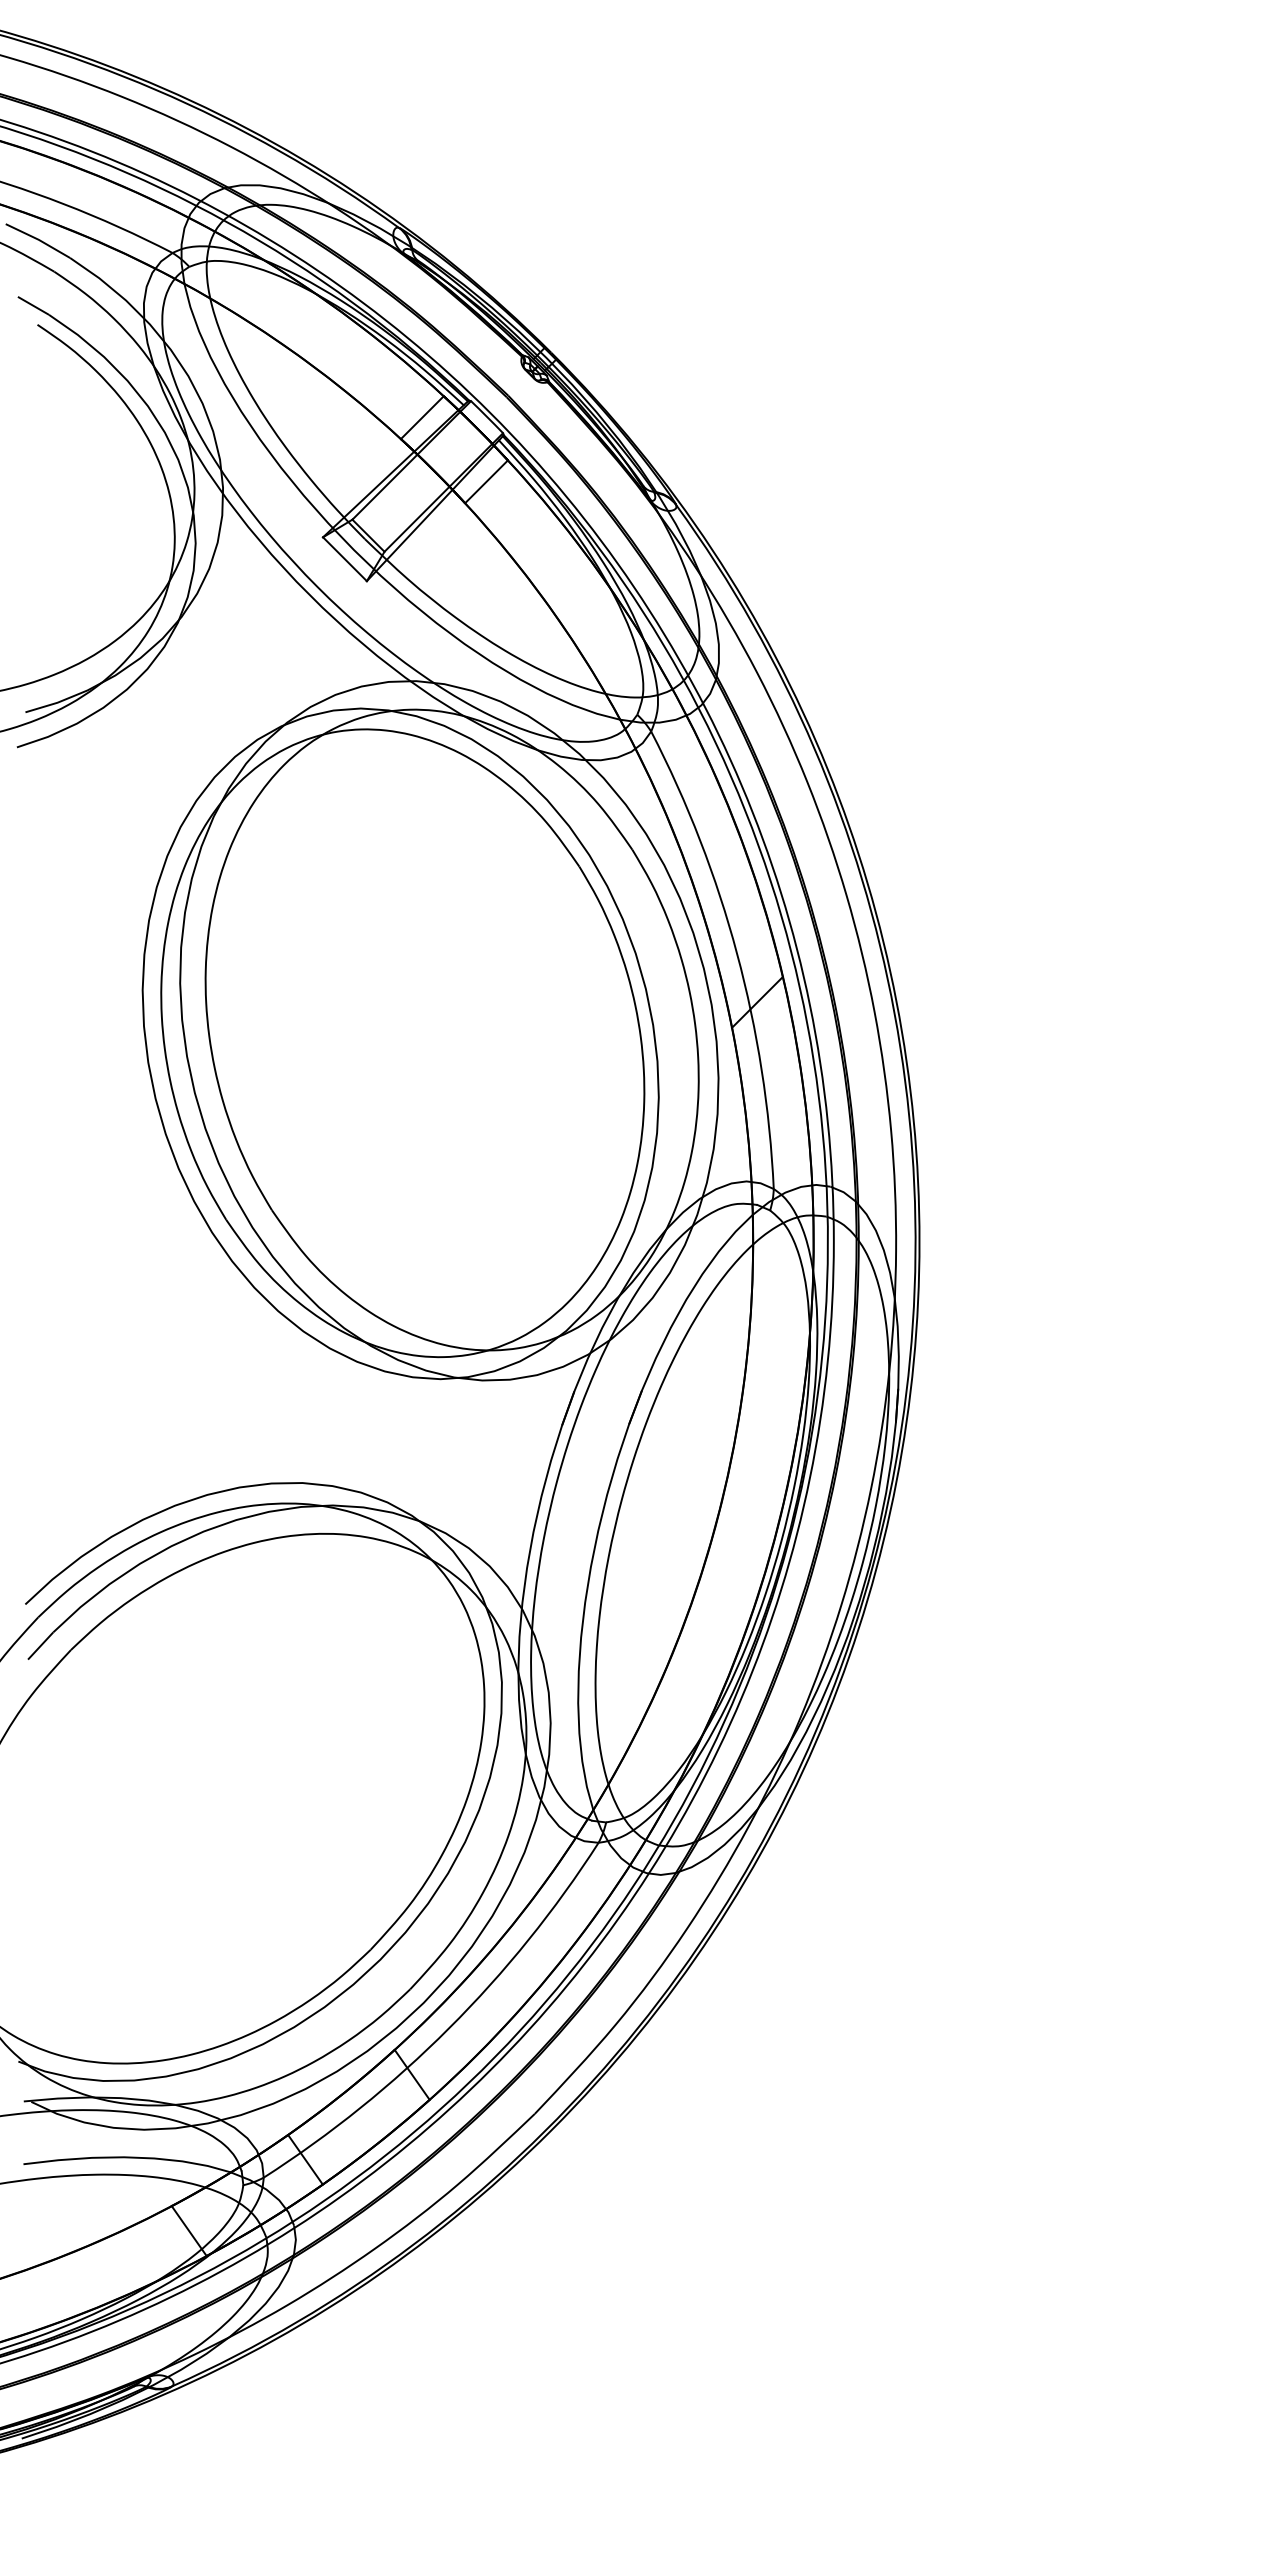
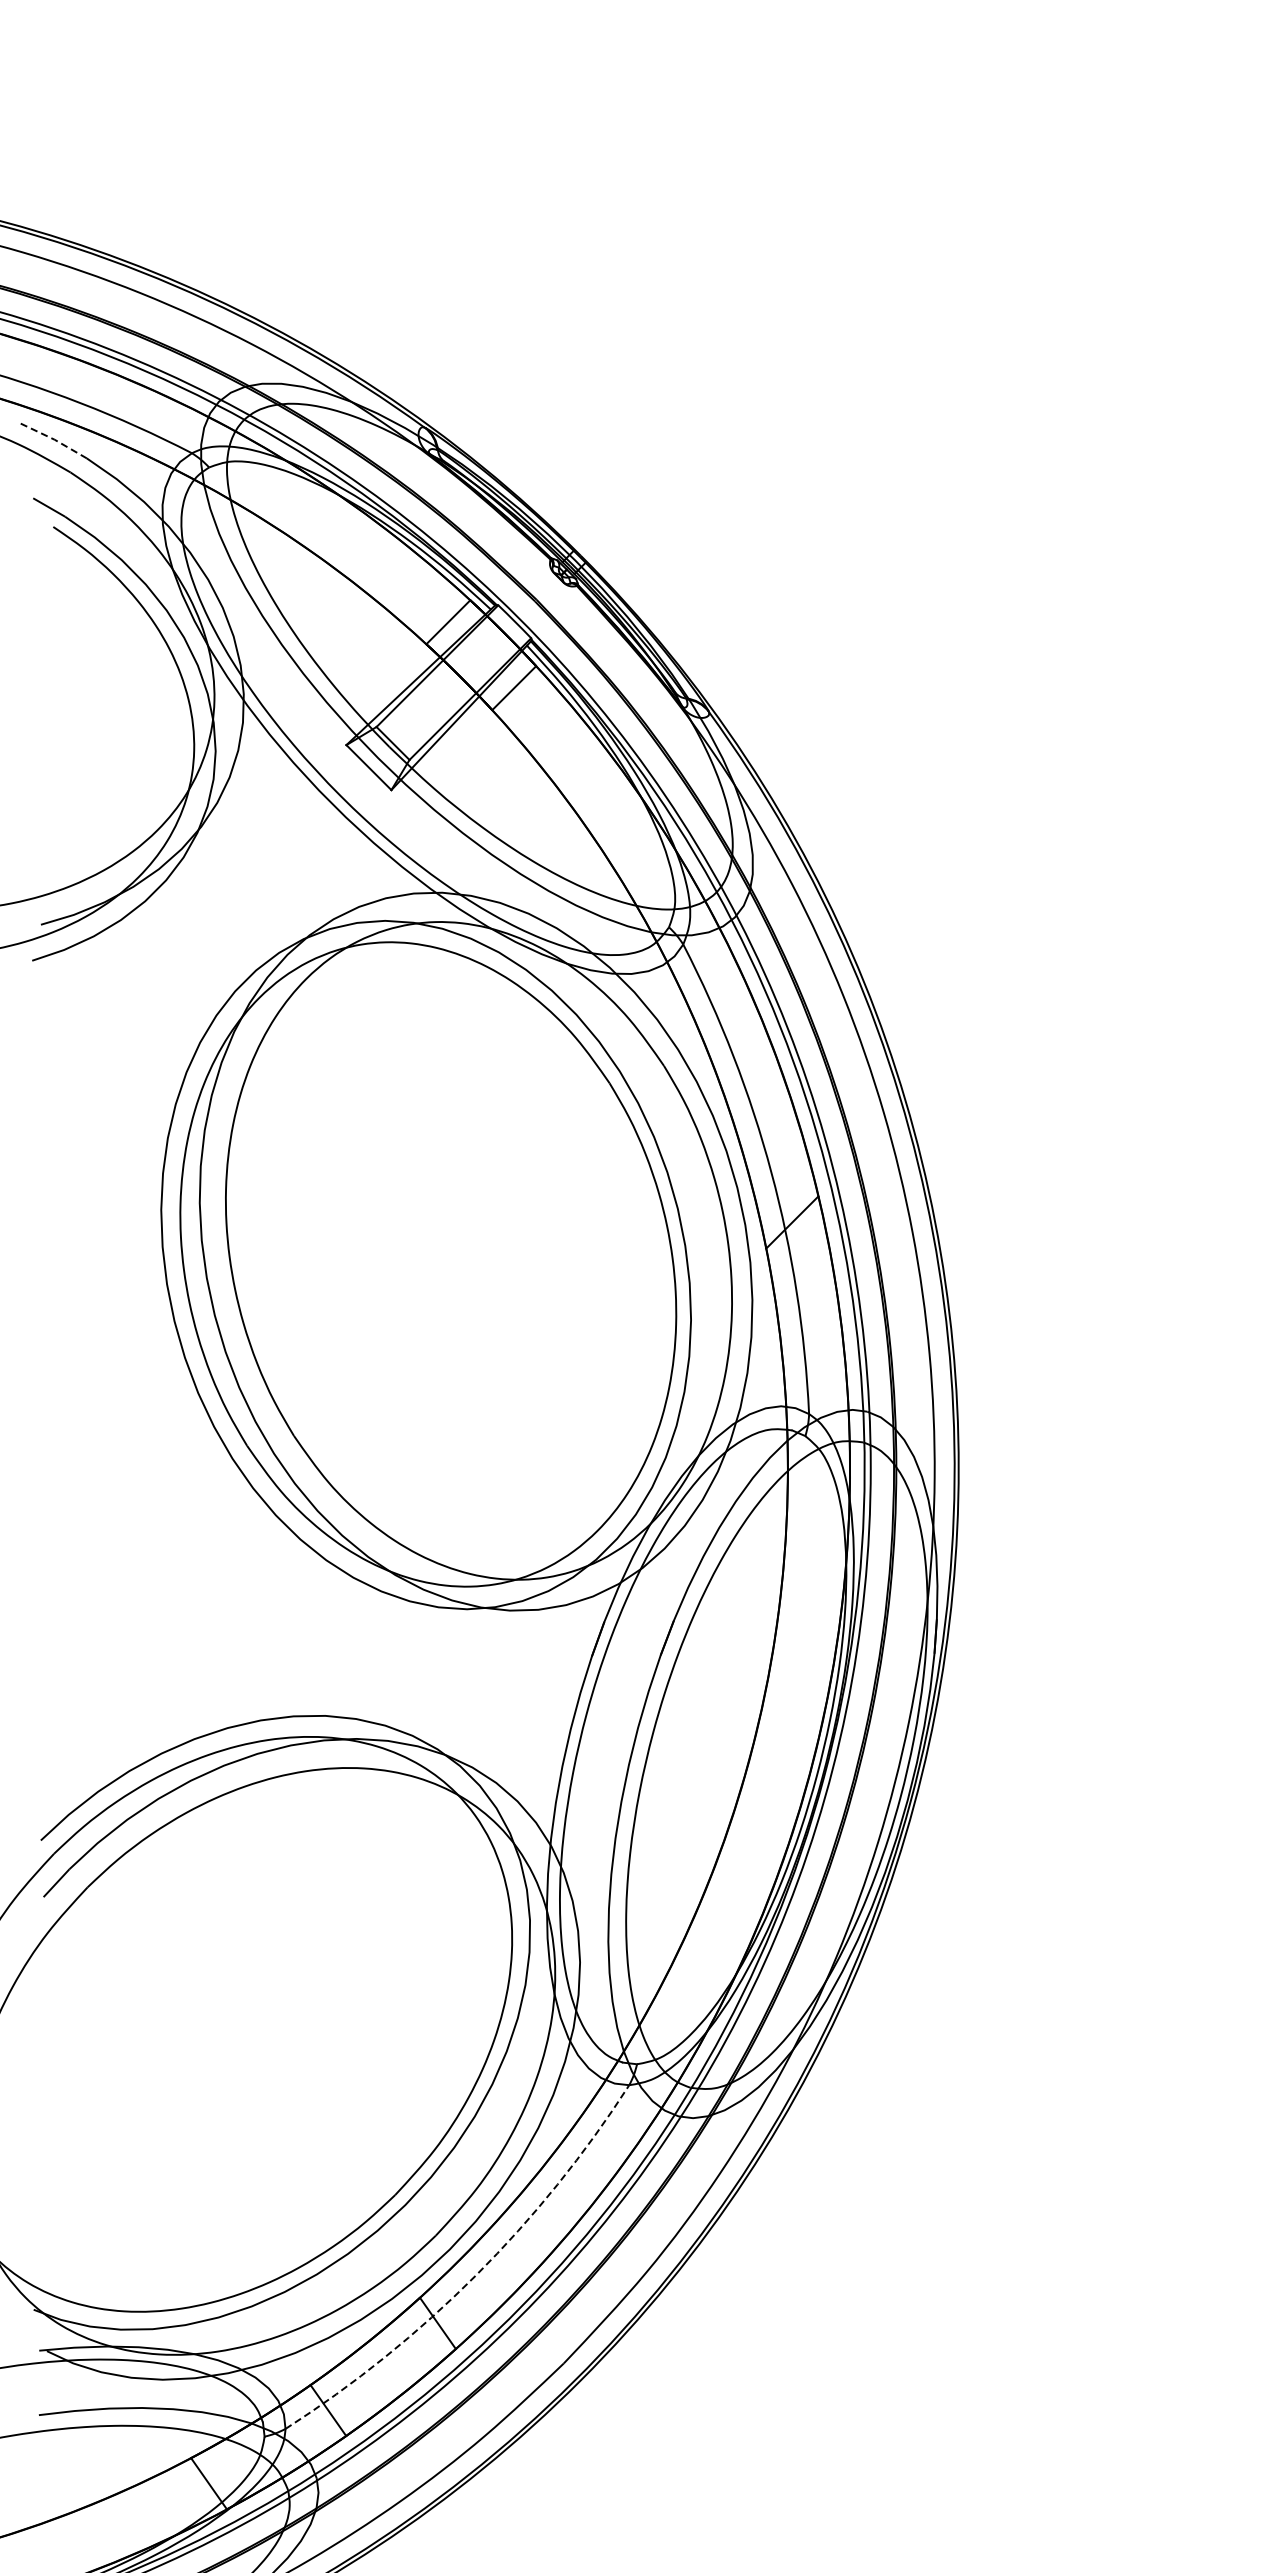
line: (38, 239) -> (54, 439), solid -> dashed
arc: (449, 2028) -> (476, 2275), solid -> dashed

